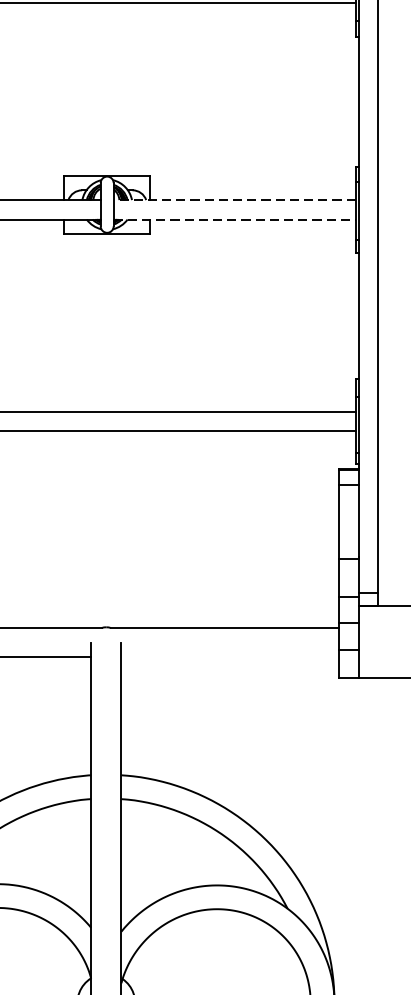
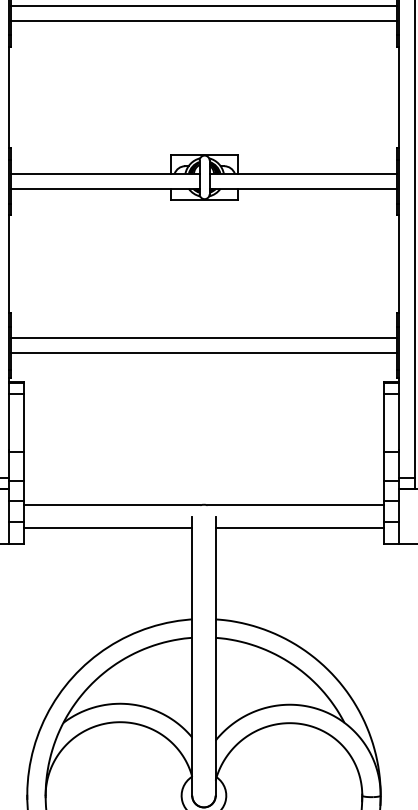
line: (234, 199) -> (303, 173), dashed -> solid
line: (234, 219) -> (303, 188), dashed -> solid
line: (229, 656) -> (299, 527), added

